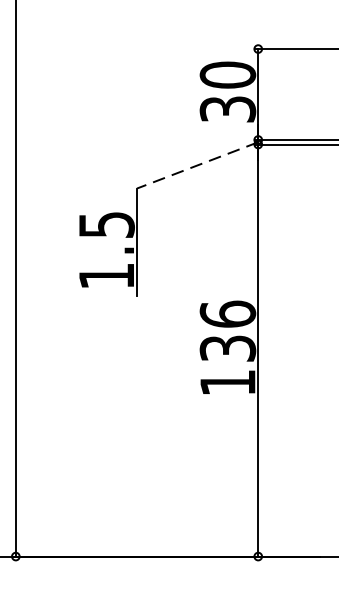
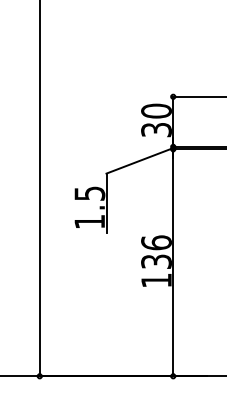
line: (196, 164) -> (139, 160), dashed -> solid

